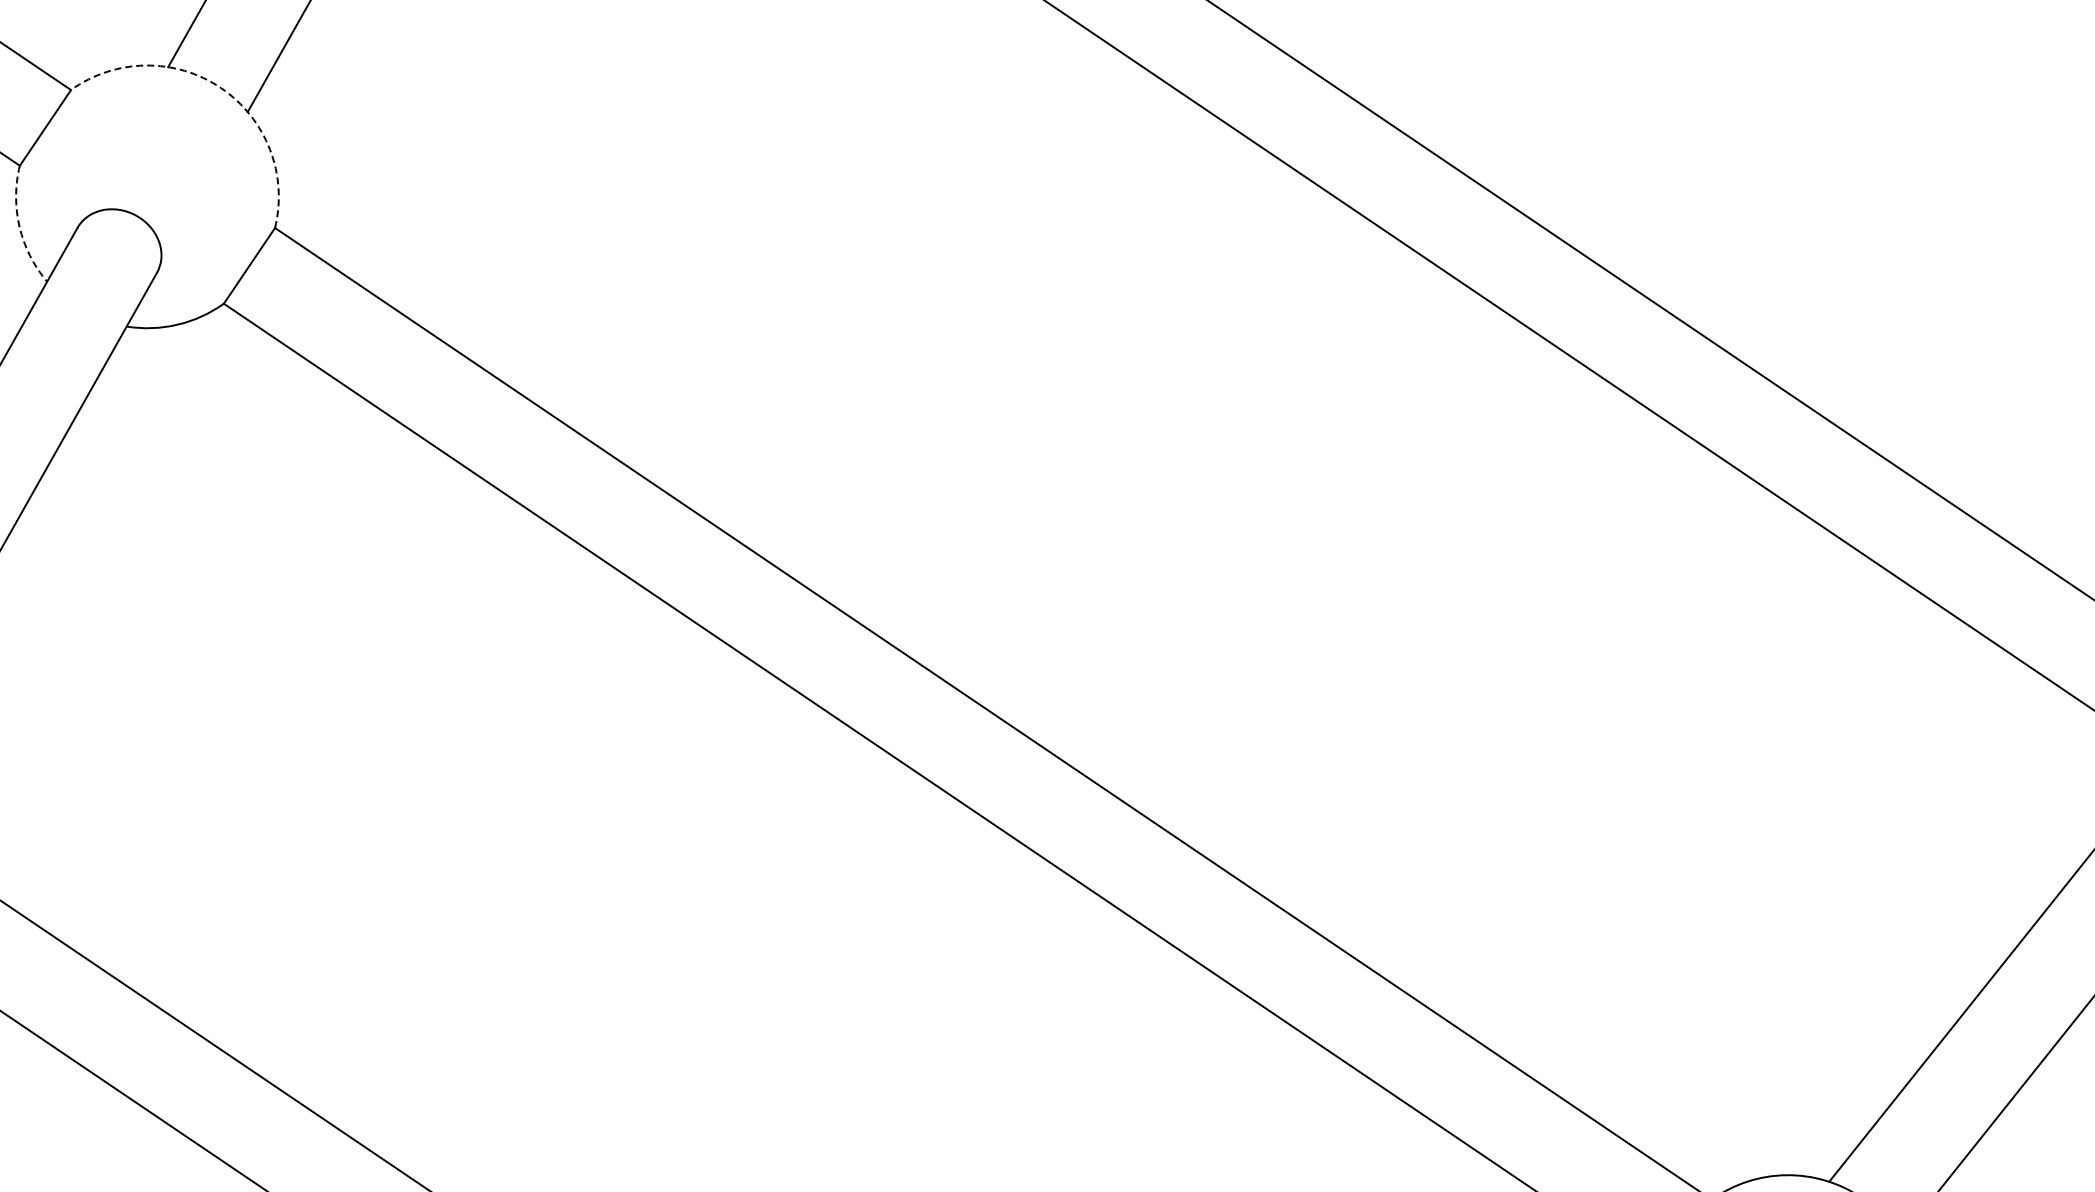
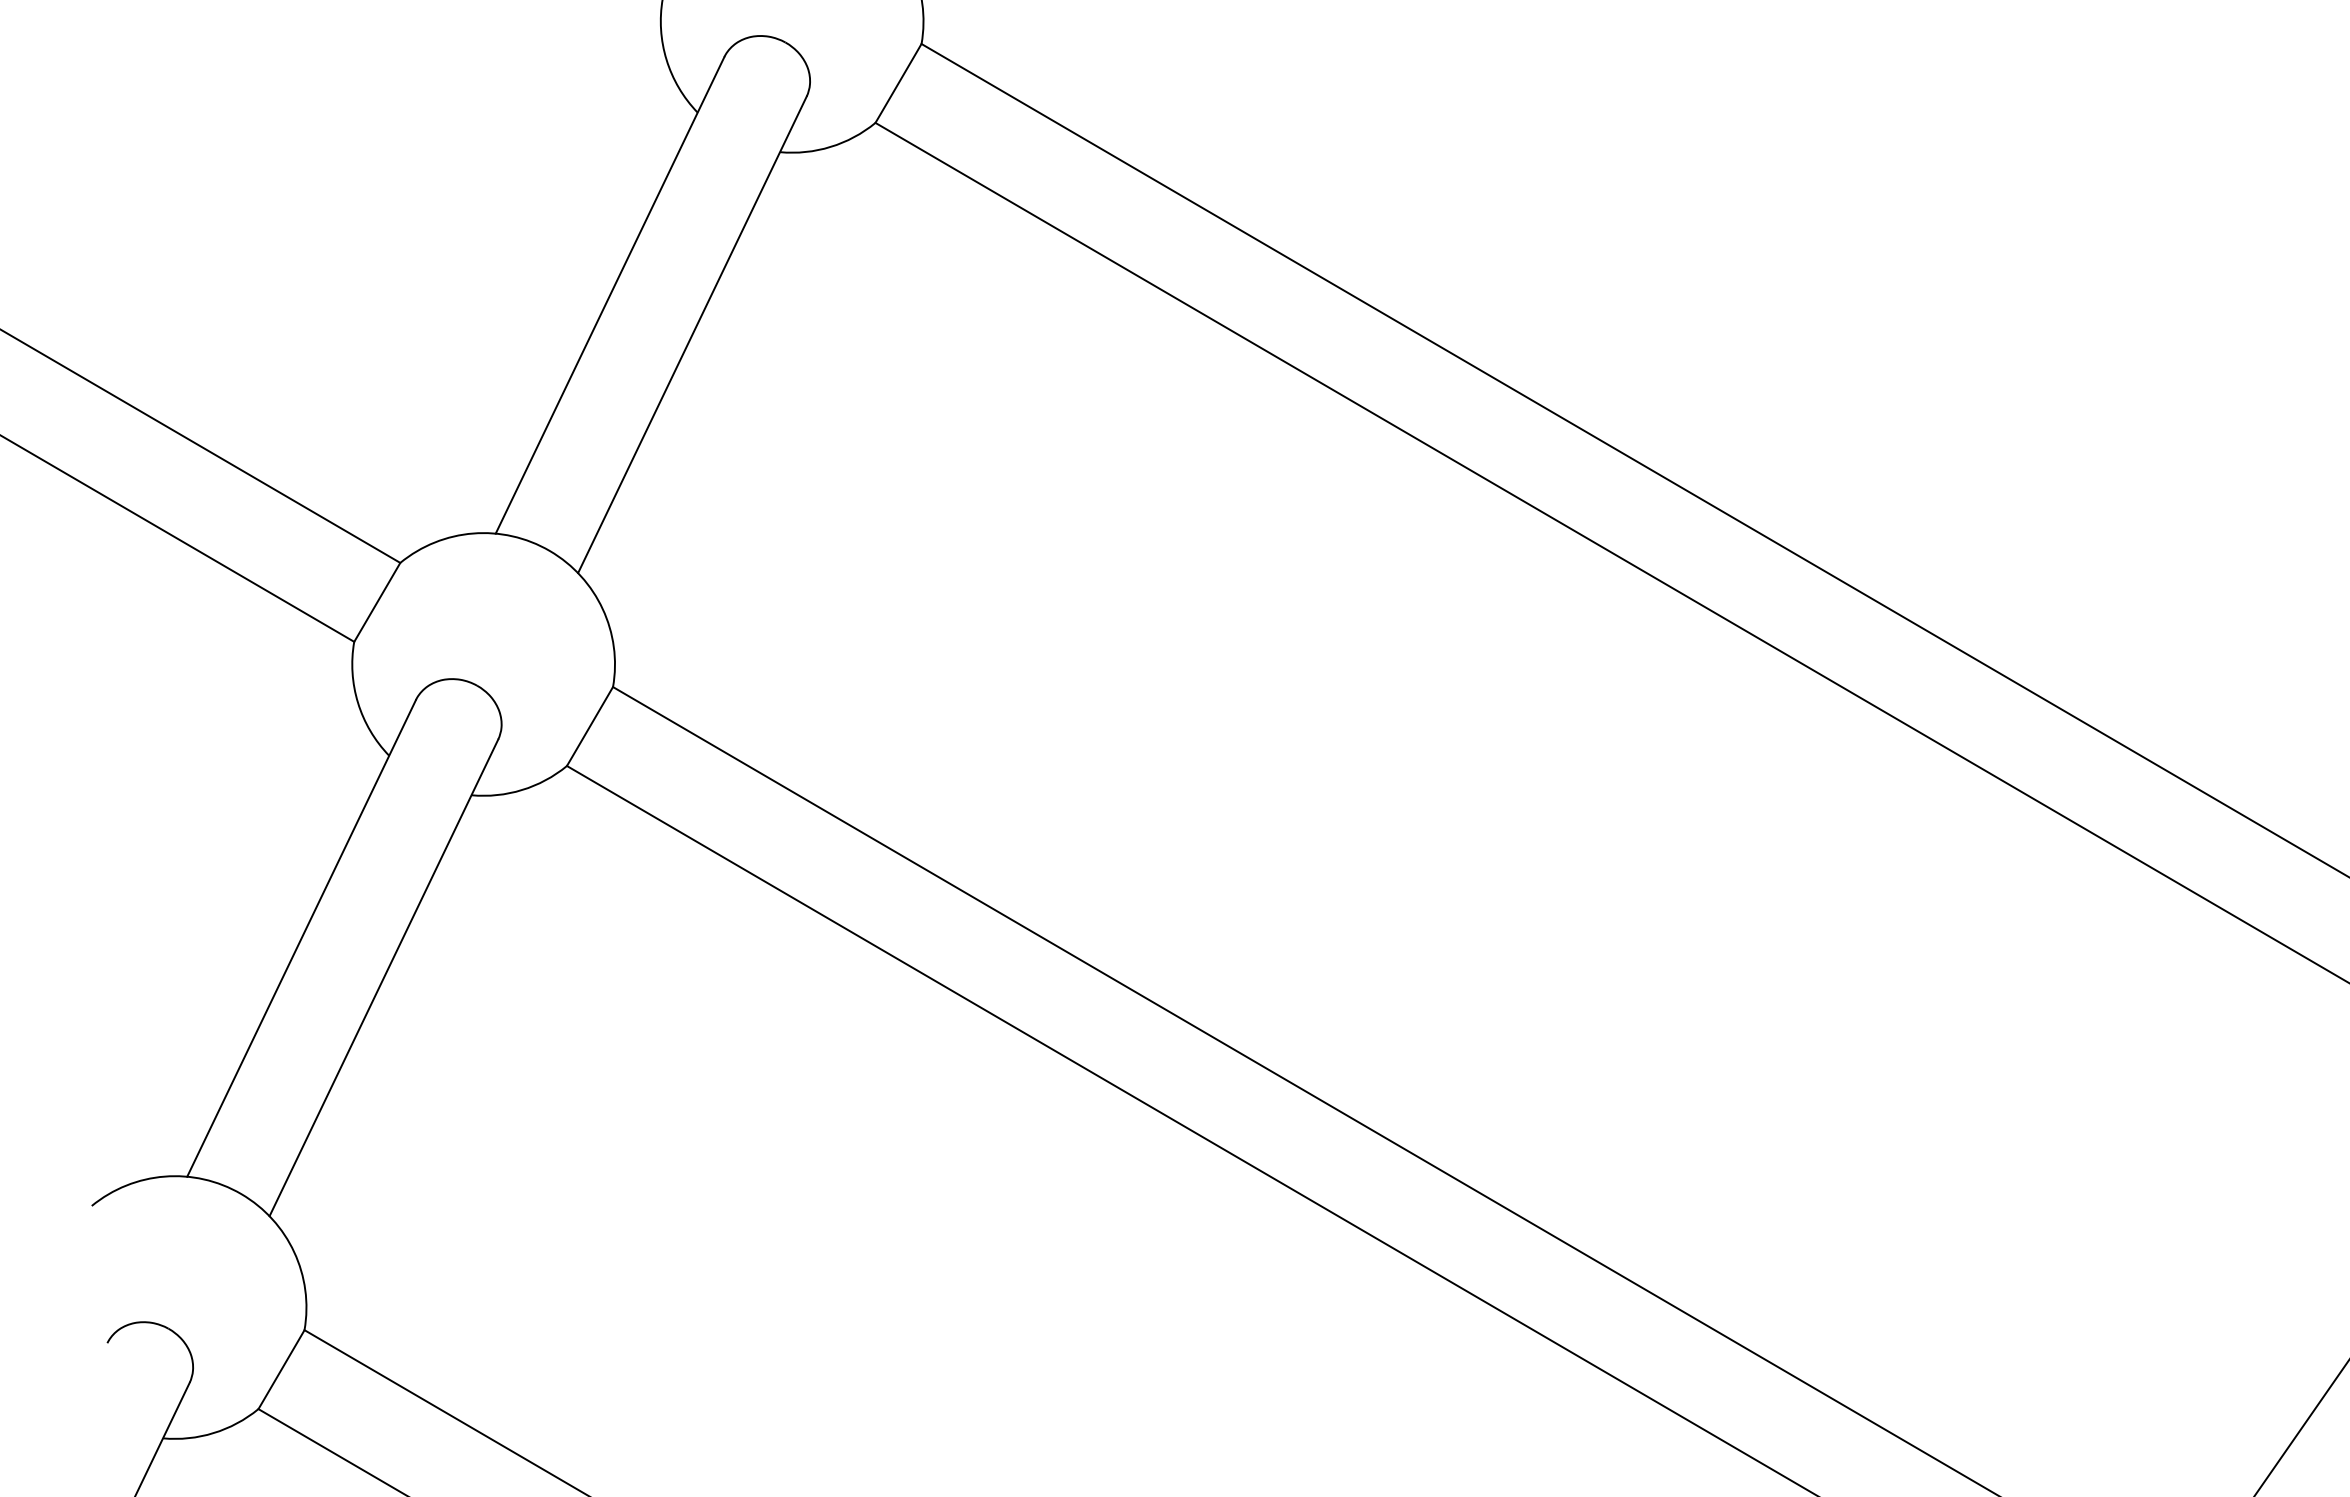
arc: (220, 88) -> (549, 551), dashed -> solid
arc: (20, 226) -> (358, 702), dashed -> solid

